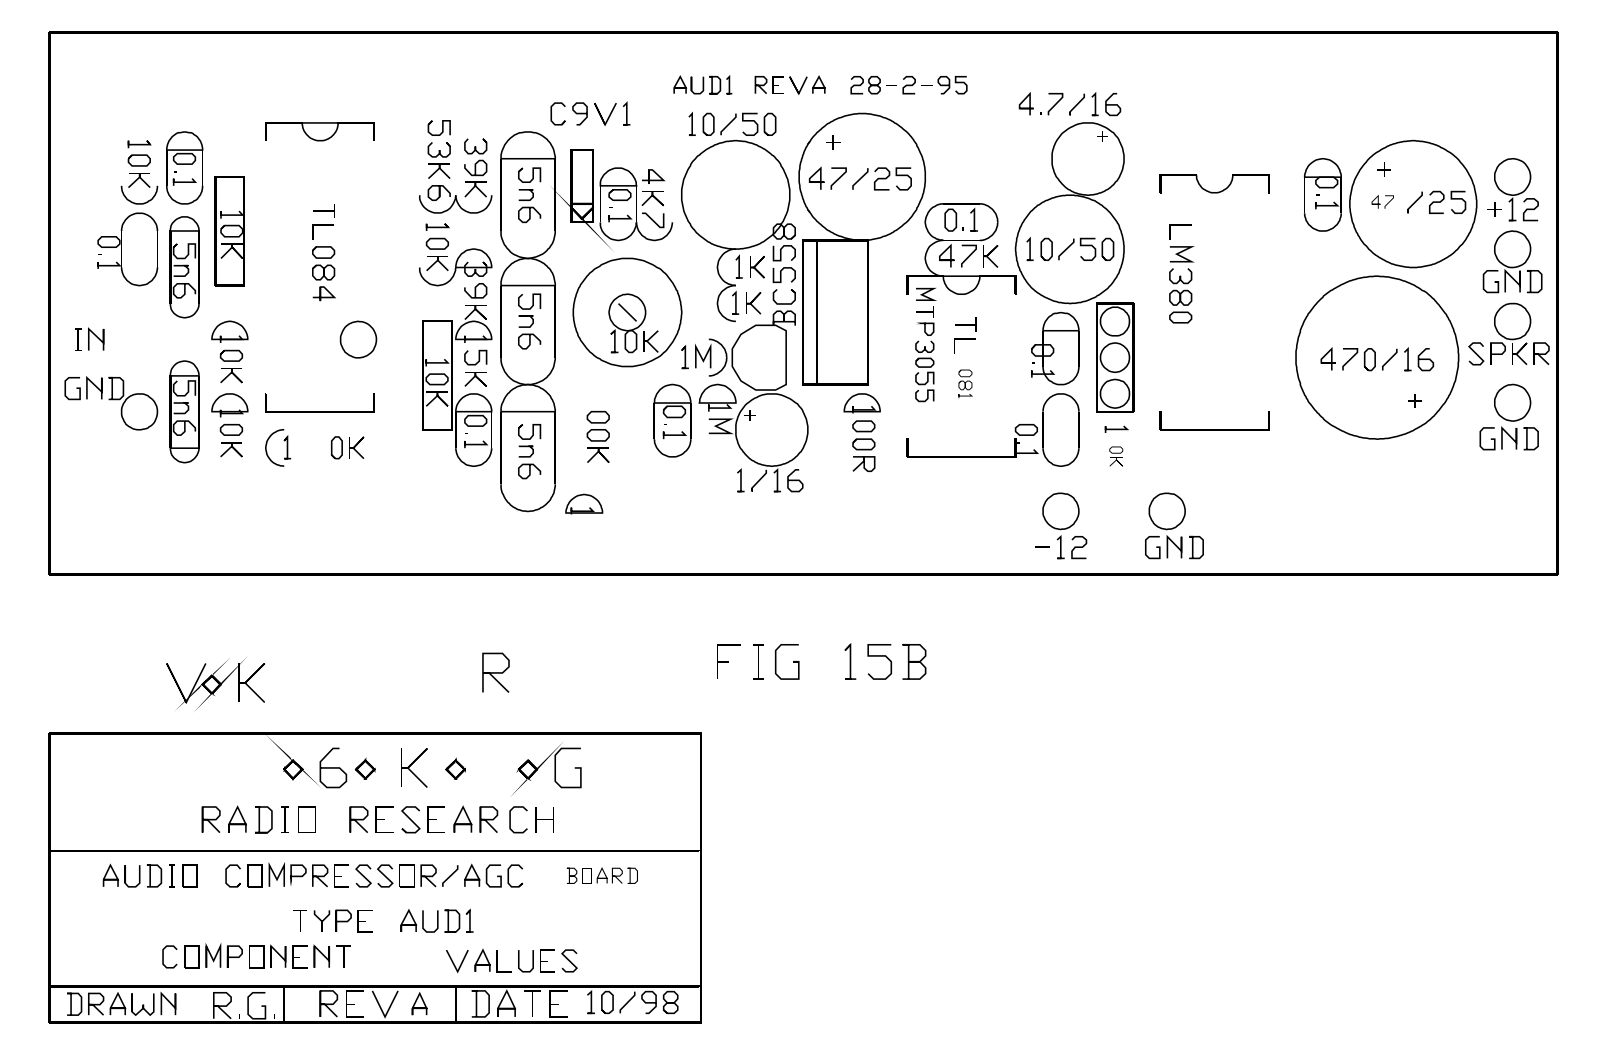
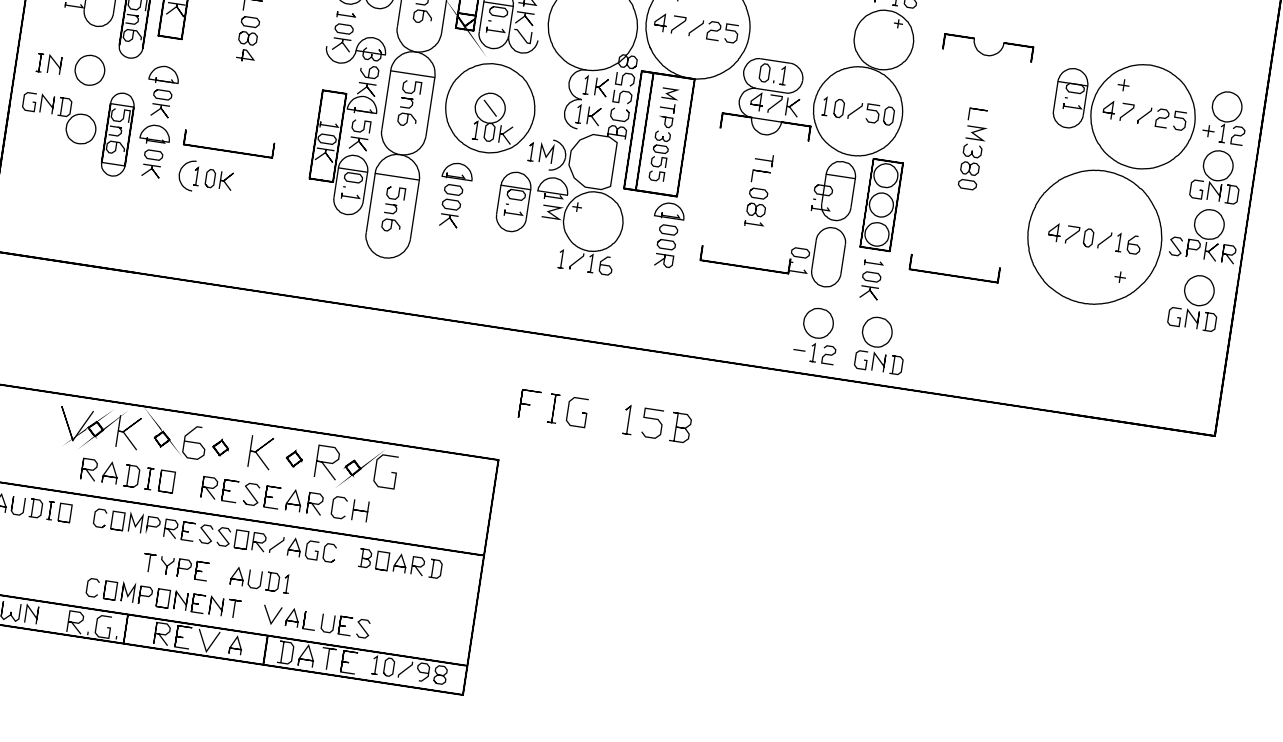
part: (1211, 191) -> (984, 54), moved
part: (1382, 201) -> (1118, 110), size x1.67
part: (1181, 273) -> (973, 148), moved
part: (358, 339) -> (89, 70), moved
part: (925, 344) -> (663, 134), moved
part: (965, 383) -> (756, 207), size x1.67
part: (347, 447) -> (219, 179), moved
part: (1115, 456) -> (869, 285), size x1.67
part: (584, 503) -> (458, 170), moved
part: (1174, 525) -> (881, 344), moved
curve: (495, 672) -> (326, 462), moved
part: (215, 683) -> (99, 428), moved
part: (602, 875) -> (400, 563), size x1.43
part: (256, 955) -> (163, 597), moved

